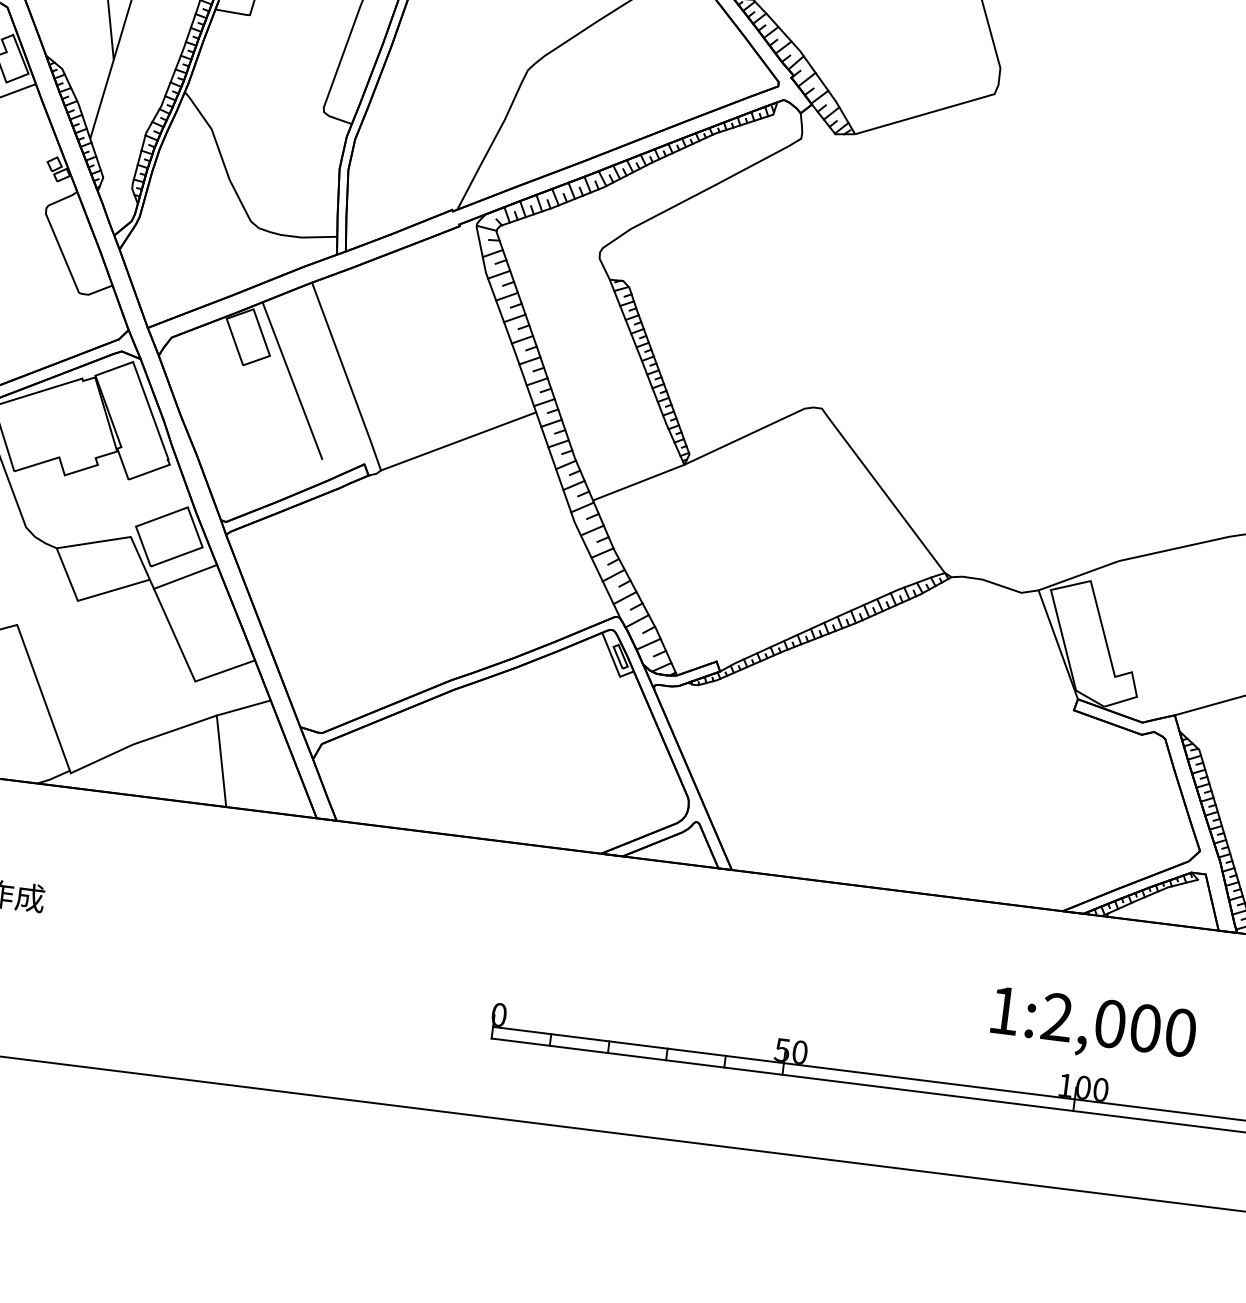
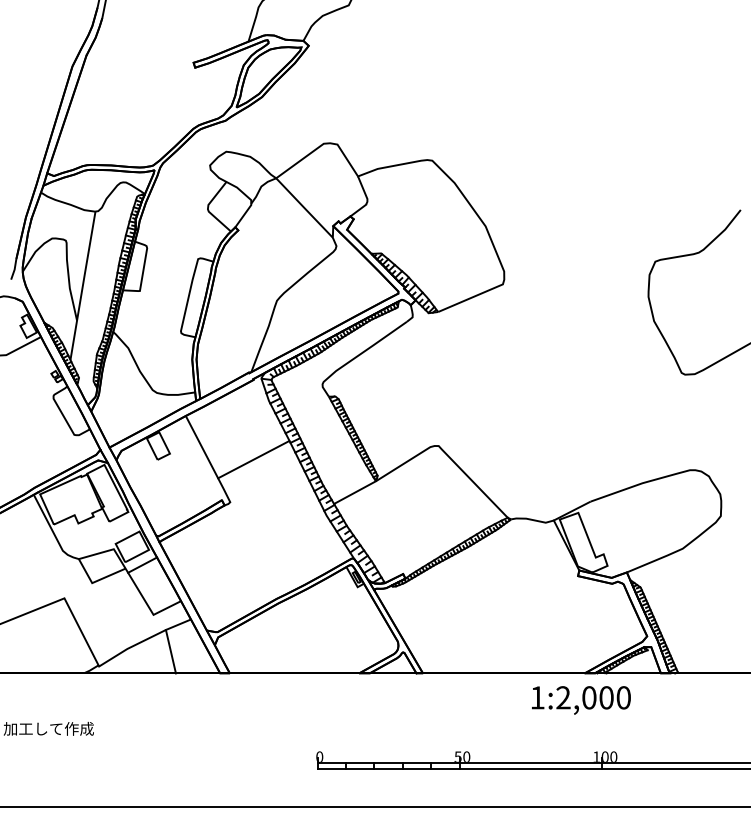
line: (292, 381) -> (182, 464), removed
line: (457, 441) -> (253, 459), moved
text: (1093, 1027) -> (581, 700), moved

